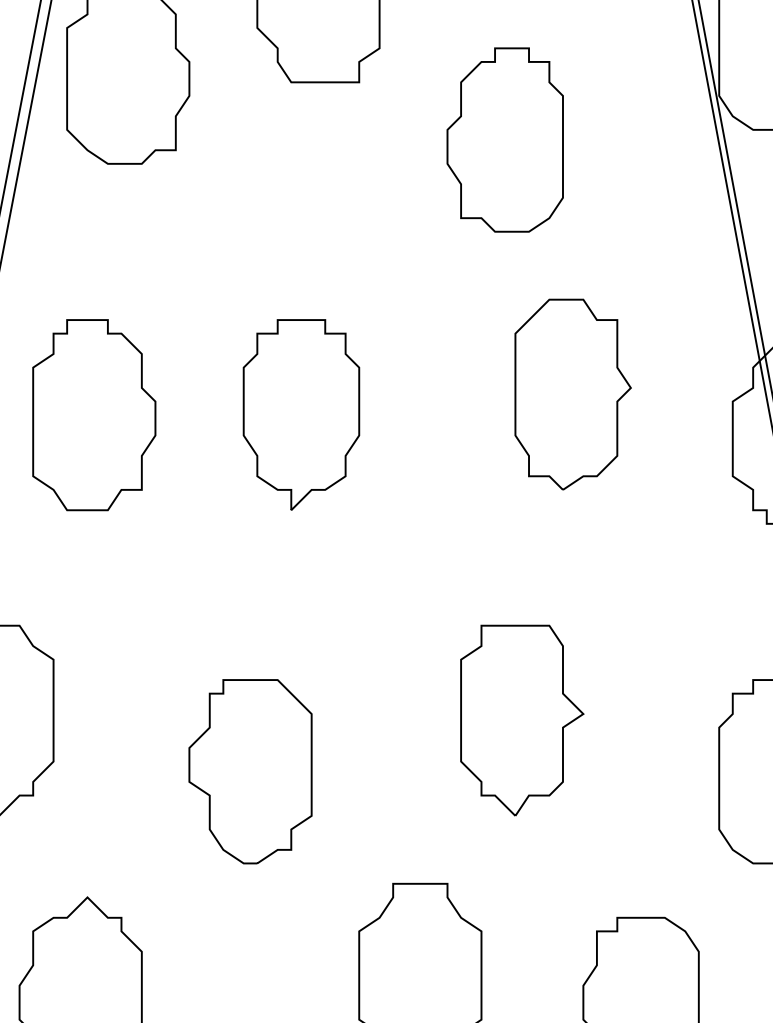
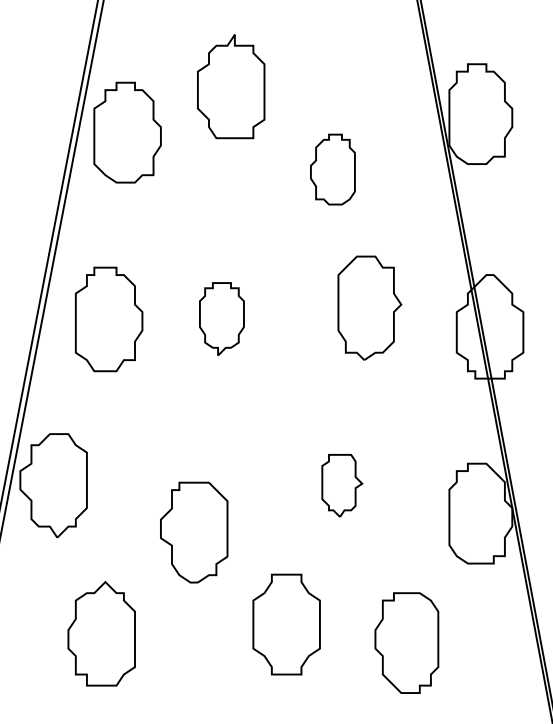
part: (504, 139) -> (332, 169), size x0.7
part: (300, 413) -> (221, 318), size x0.7
part: (522, 720) -> (342, 485), size x0.6
part: (251, 771) -> (194, 532), moved

